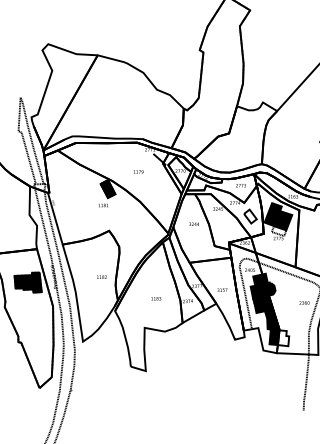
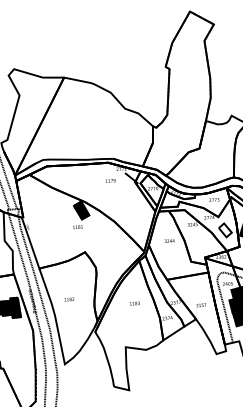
text: (138, 171) -> (110, 180), moved
text: (101, 276) -> (68, 298), moved
text: (156, 298) -> (135, 303), moved

